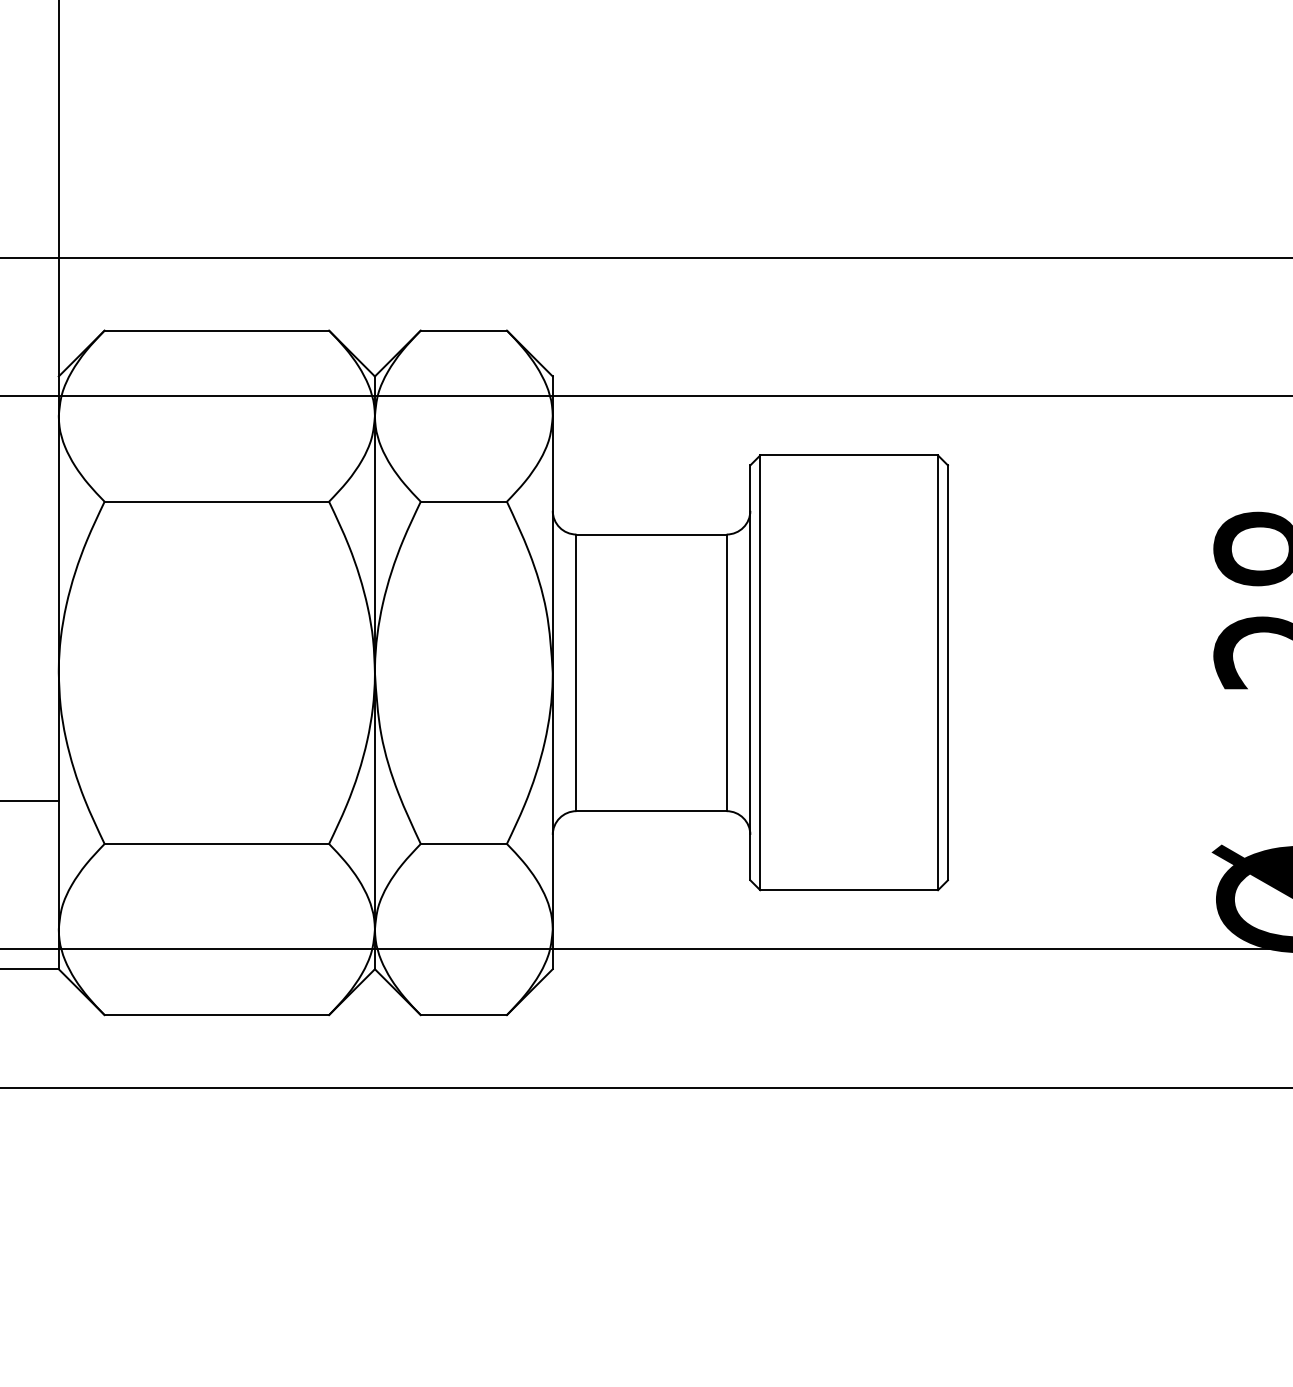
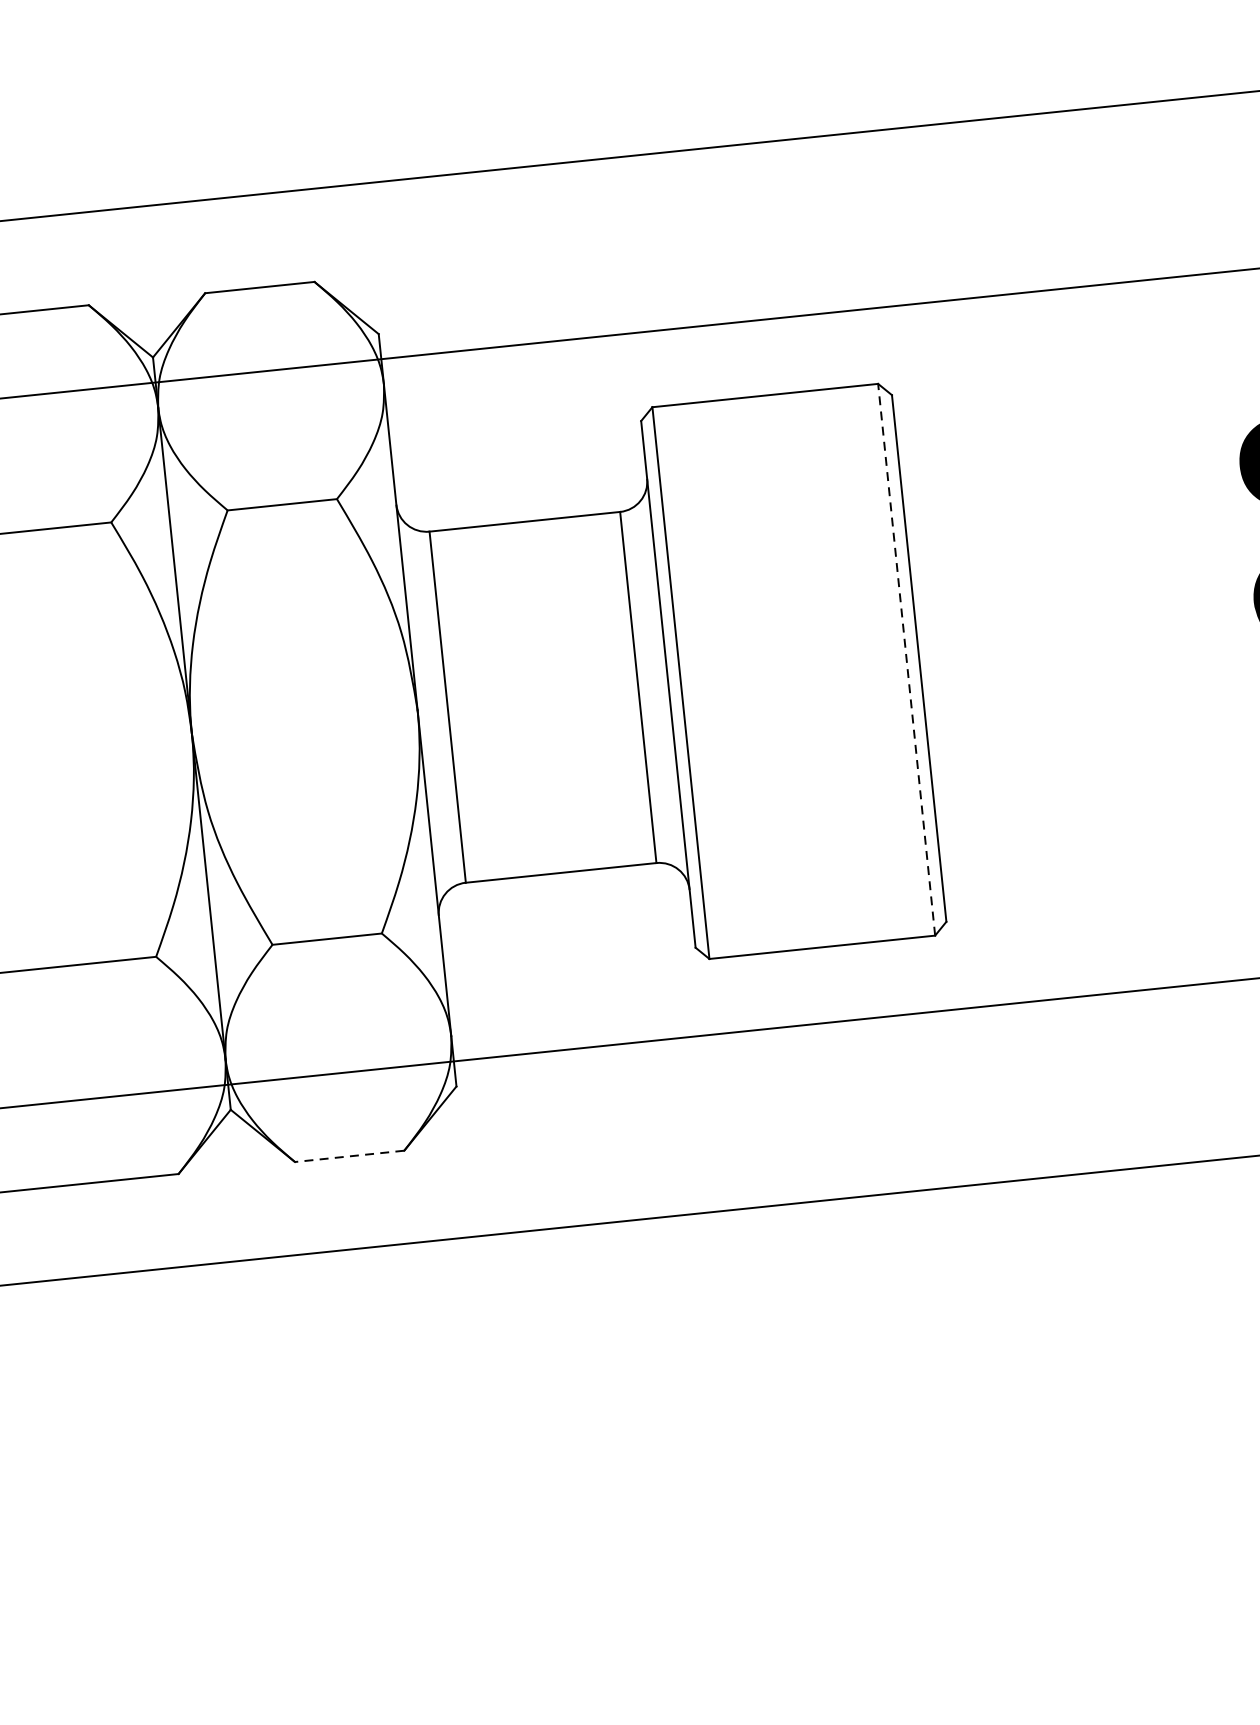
line: (938, 672) -> (907, 659), solid -> dashed
line: (463, 1015) -> (349, 1156), solid -> dashed

